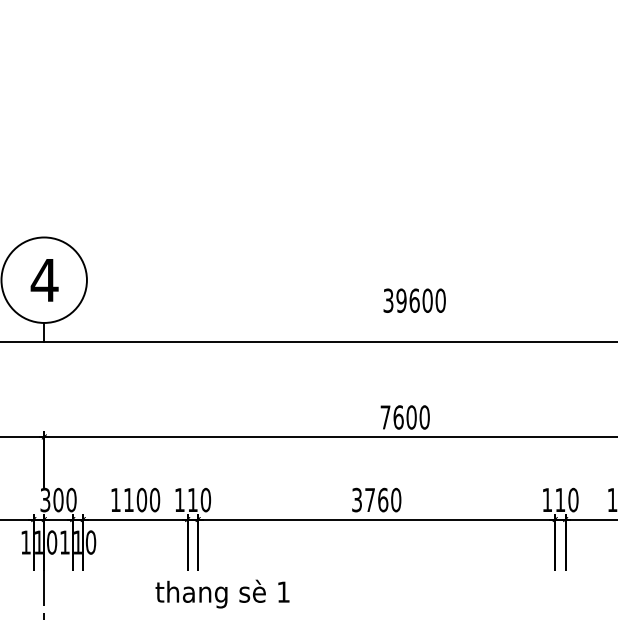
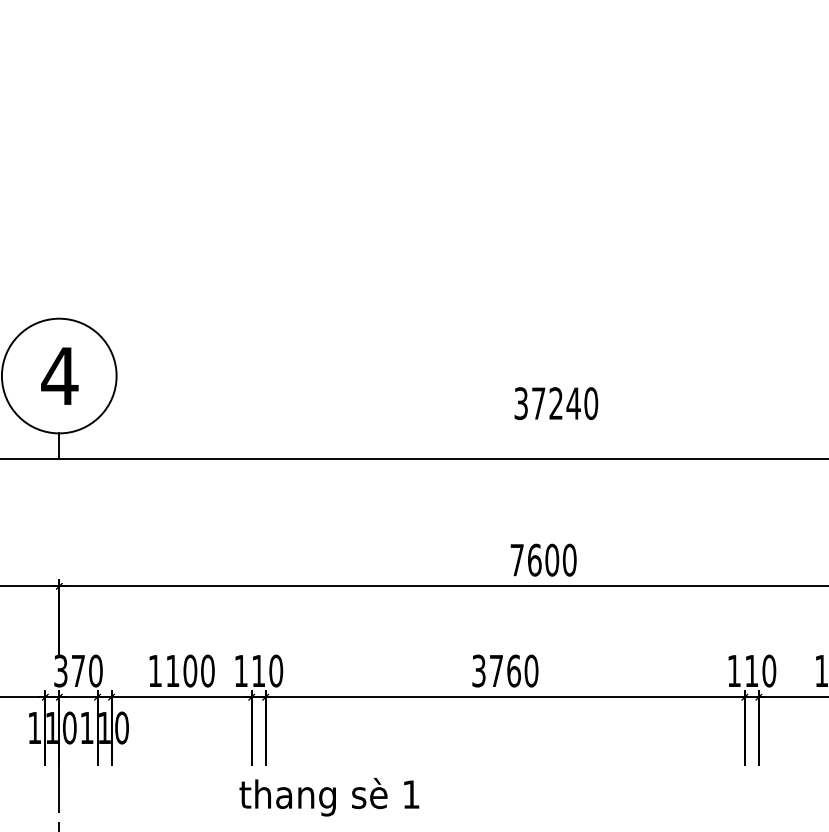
text: (414, 300) -> (556, 403), 39600 -> 37240
text: (58, 499) -> (78, 670), 300 -> 370
text: (222, 593) -> (329, 796), moved

